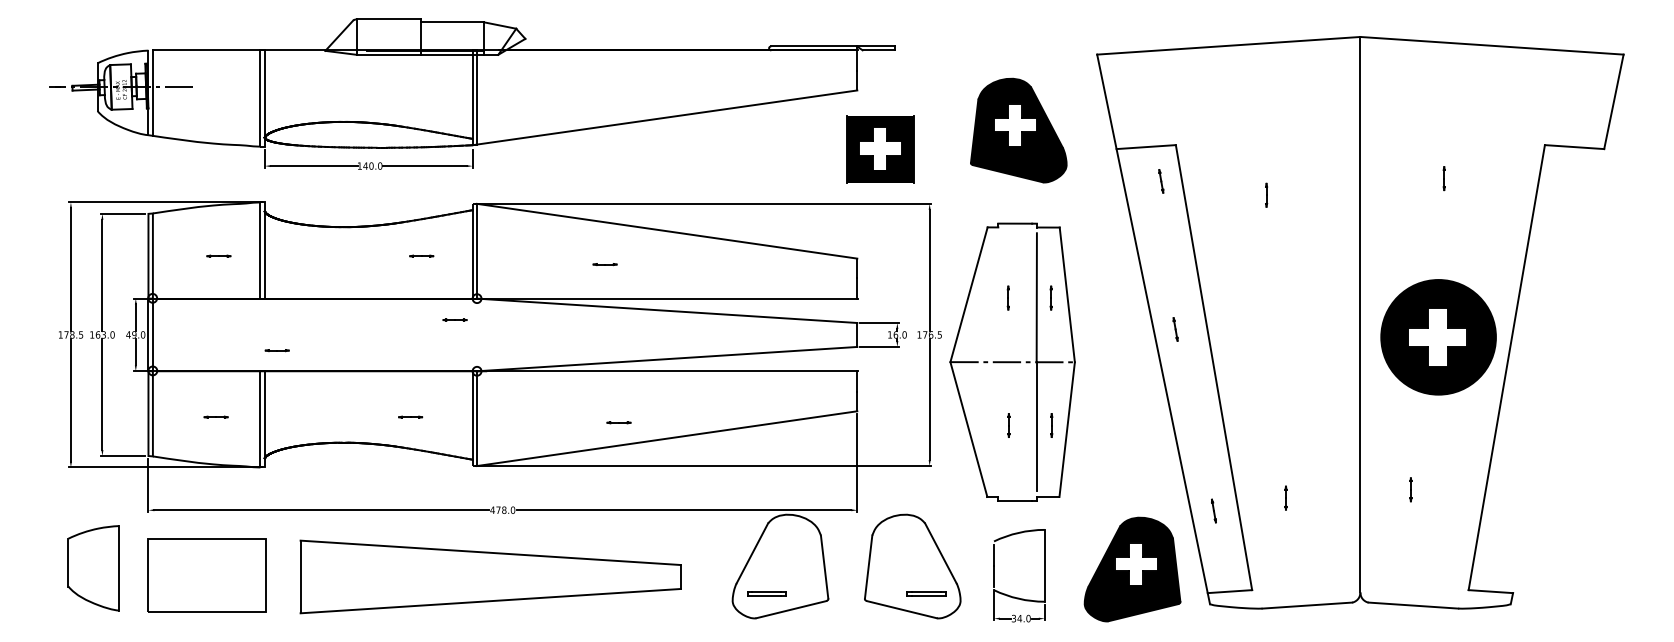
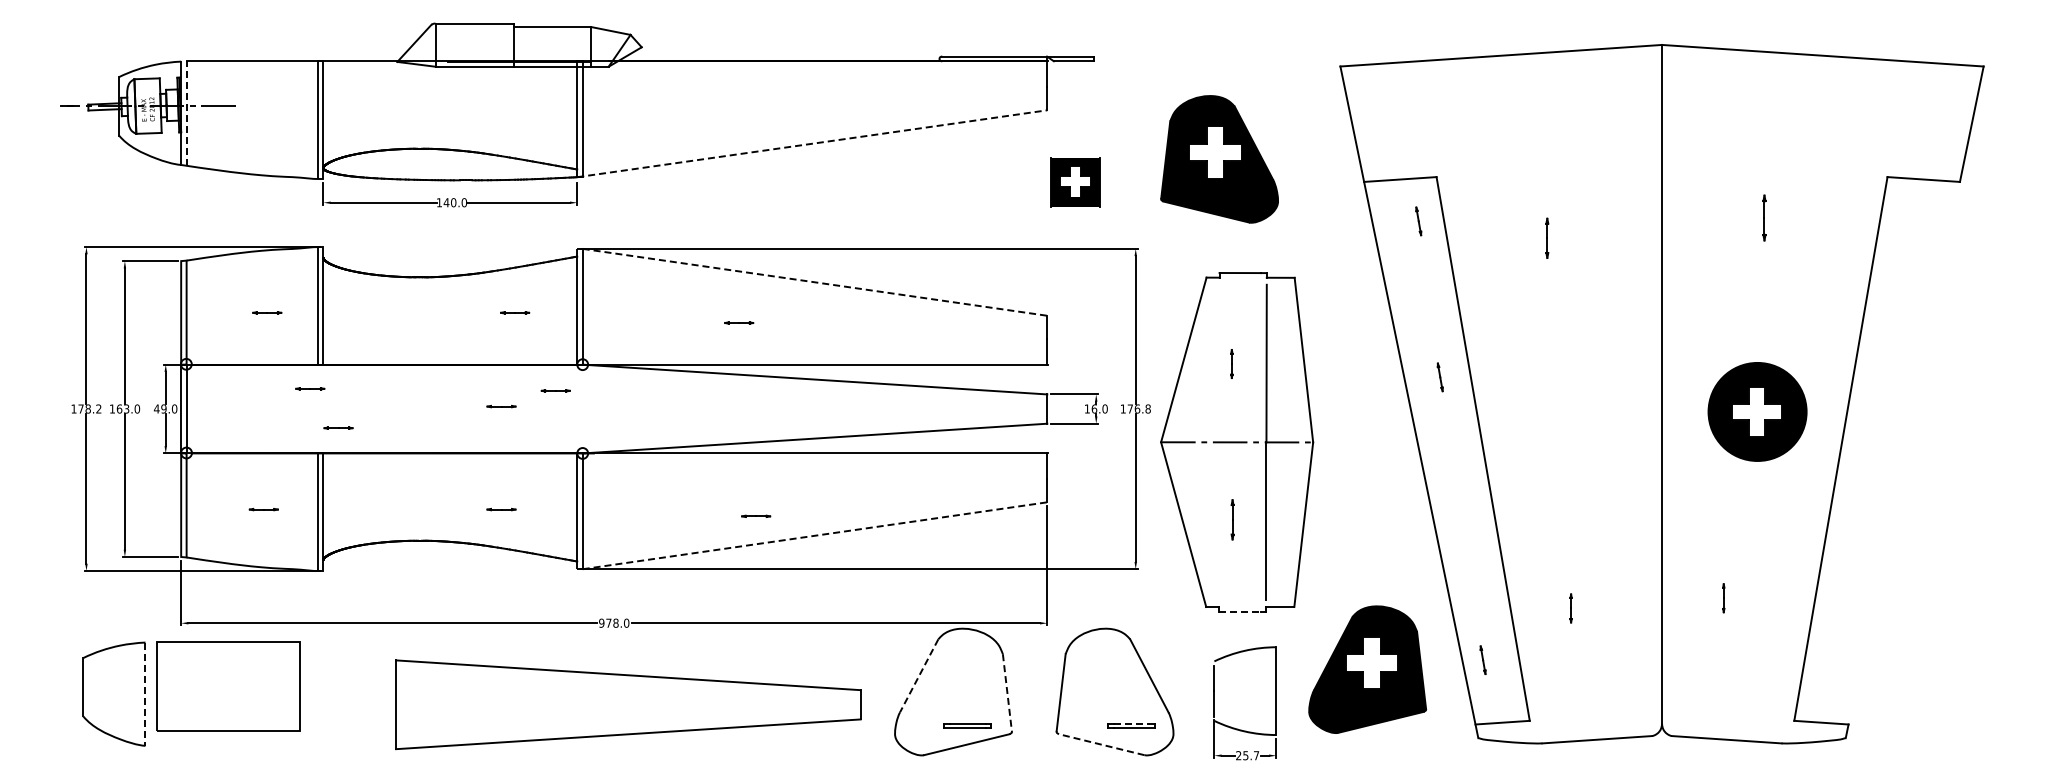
line: (152, 93) -> (186, 113), solid -> dashed
line: (665, 117) -> (812, 143), solid -> dashed
part: (1018, 130) -> (1219, 159), moved
part: (880, 148) -> (1075, 181), size x0.6
part: (1444, 178) -> (1764, 217), size x1.6
part: (1266, 195) -> (1547, 238), size x1.4
line: (667, 231) -> (815, 282), solid -> dashed
line: (1050, 297) -> (1283, 363), removed
line: (254, 318) -> (310, 388), added
part: (1174, 329) -> (1439, 377), moved
part: (410, 332) -> (501, 406), added
text: (80, 334) -> (98, 408), 178.5 -> 178.2
text: (939, 334) -> (1147, 408), 176.5 -> 176.8
part: (1438, 336) -> (1757, 411), size x0.7
part: (1008, 425) -> (1232, 519), size x1.4
line: (1051, 425) -> (1284, 519), removed
line: (667, 438) -> (815, 535), solid -> dashed
line: (1014, 500) -> (1239, 611), solid -> dashed
text: (492, 509) -> (601, 622), 478.0 -> 978.0
line: (1213, 510) -> (1482, 659), moved
line: (751, 553) -> (918, 676), solid -> dashed
line: (824, 566) -> (1007, 692), solid -> dashed
line: (119, 568) -> (145, 694), solid -> dashed
part: (1132, 569) -> (1367, 669), moved
part: (206, 575) -> (228, 686), moved
part: (490, 576) -> (628, 704), moved
line: (926, 592) -> (1131, 723), solid -> dashed
part: (766, 593) -> (967, 725), moved
line: (901, 609) -> (1101, 744), solid -> dashed
text: (1021, 618) -> (1247, 755), 34.0 -> 25.7

